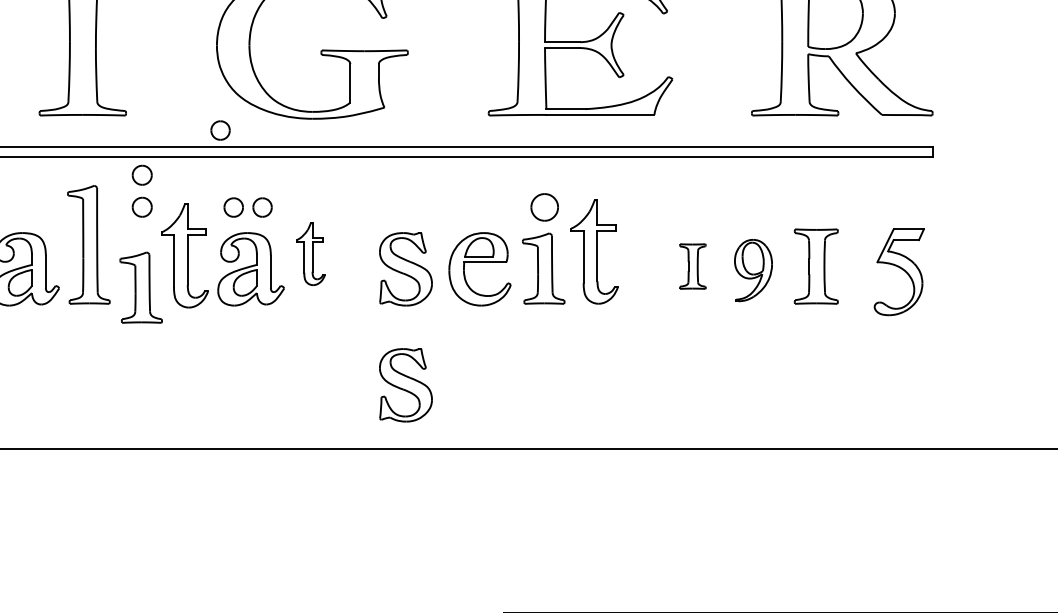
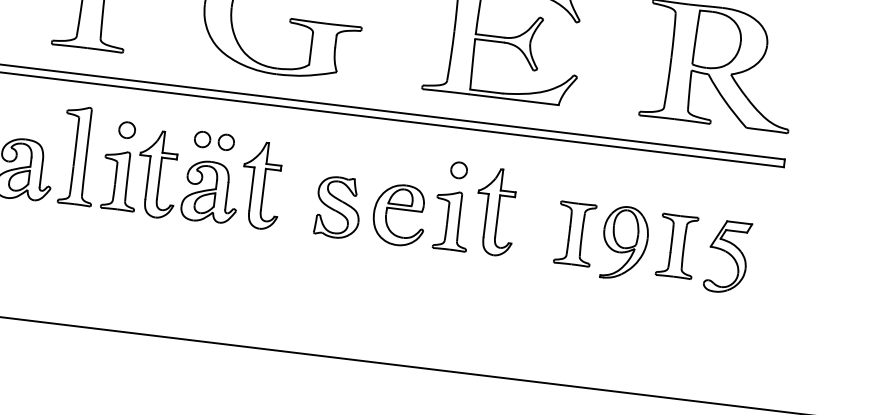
part: (220, 130) -> (199, 74), removed
part: (141, 174) -> (129, 103), removed
part: (544, 206) -> (458, 169), size x0.71
part: (310, 253) -> (261, 185), size x1.67
part: (692, 266) -> (575, 233), size x1.67
part: (753, 270) -> (624, 243), size x1.43
part: (898, 272) -> (726, 257), moved
part: (140, 287) -> (119, 180), moved
part: (405, 385) -> (326, 303), removed

